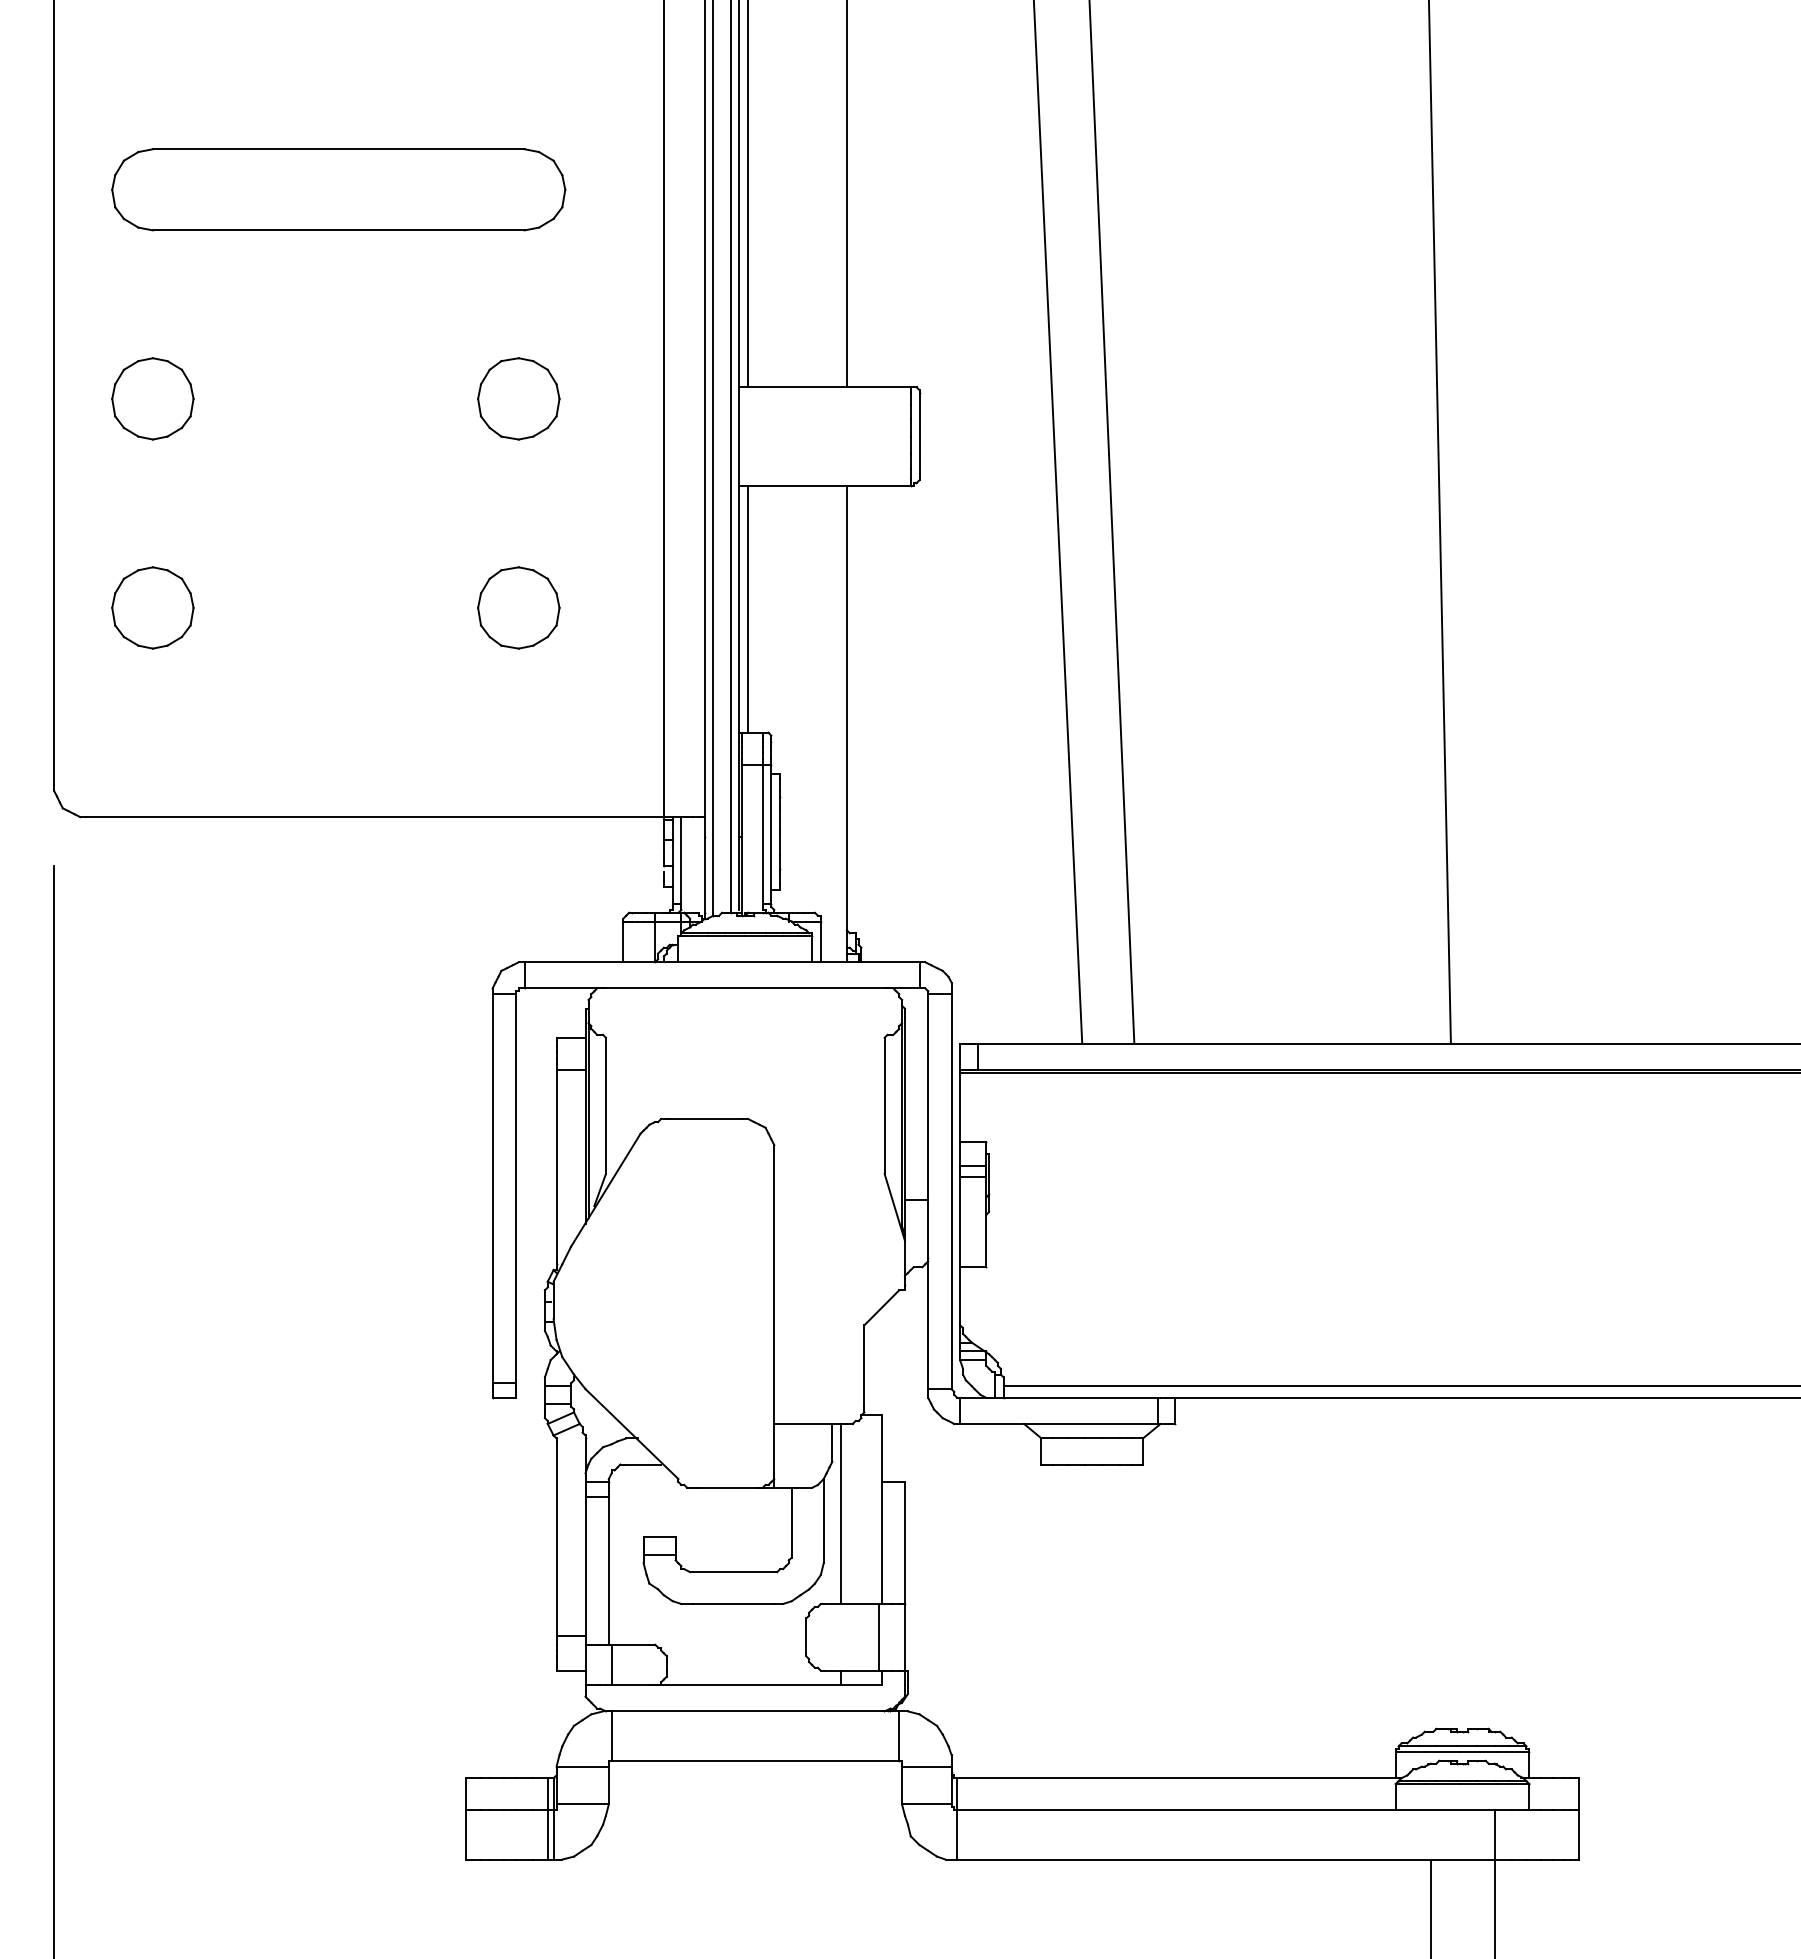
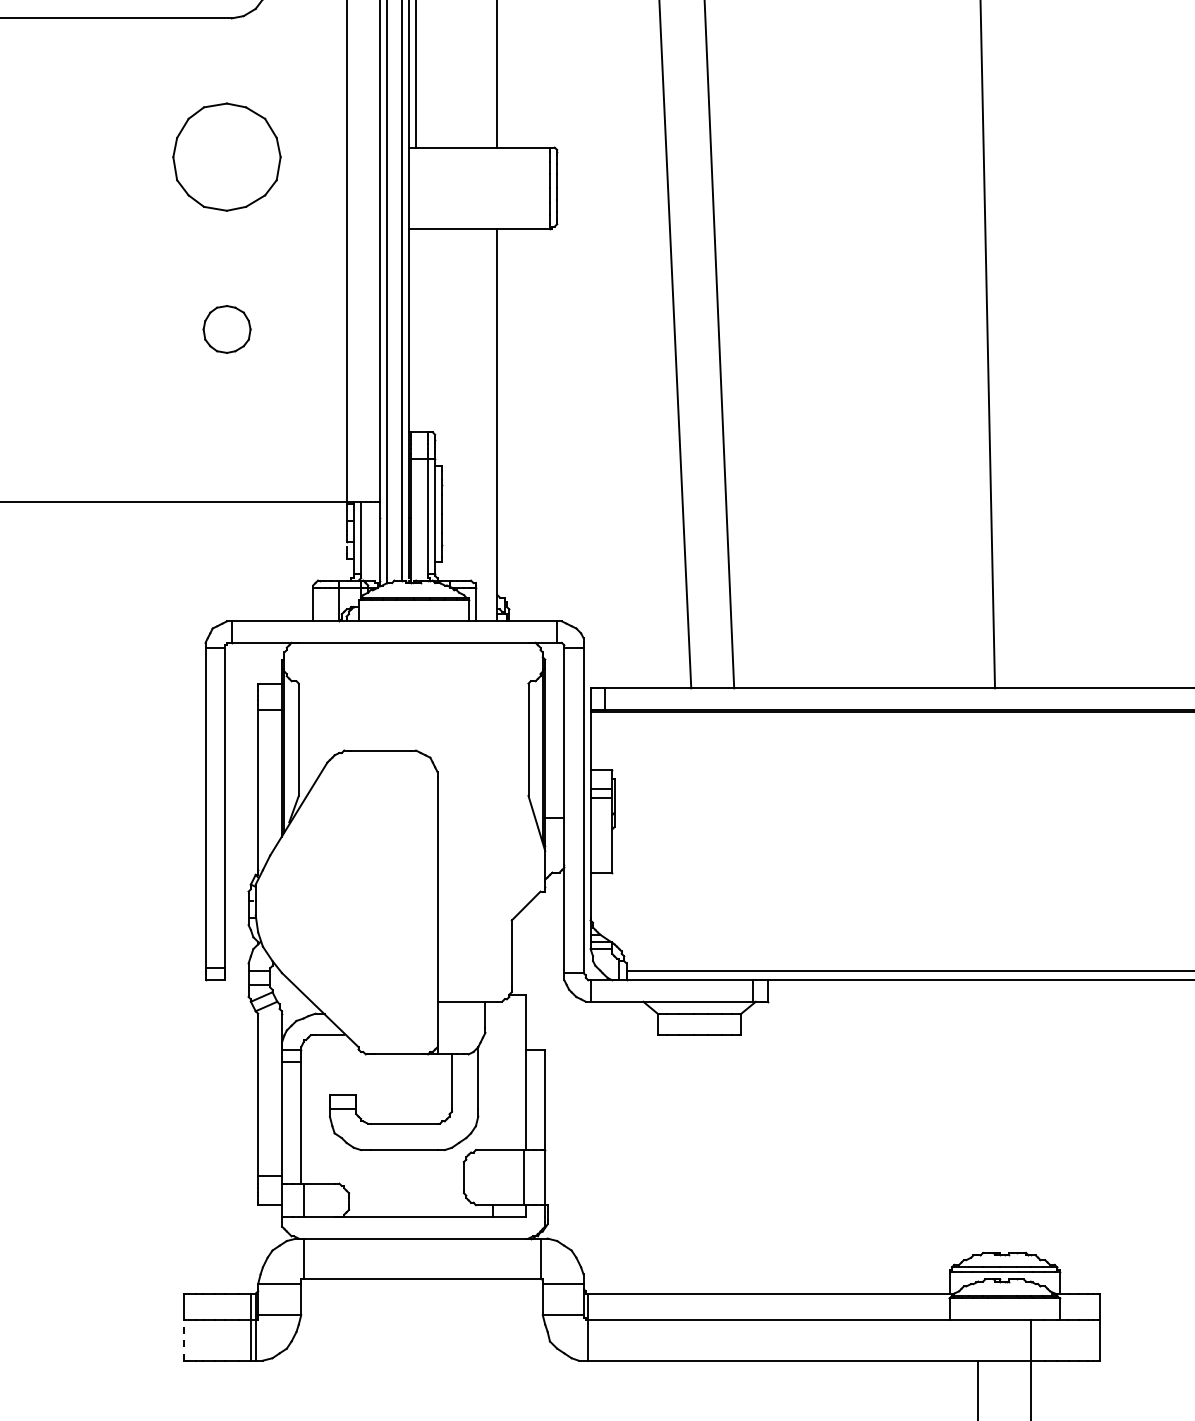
part: (518, 398) -> (226, 156), size x1.6
part: (518, 607) -> (226, 329), size x0.7
line: (748, 608) -> (416, 329), removed
line: (841, 1513) -> (492, 1075), removed
line: (466, 1834) -> (183, 1340), solid -> dashed

